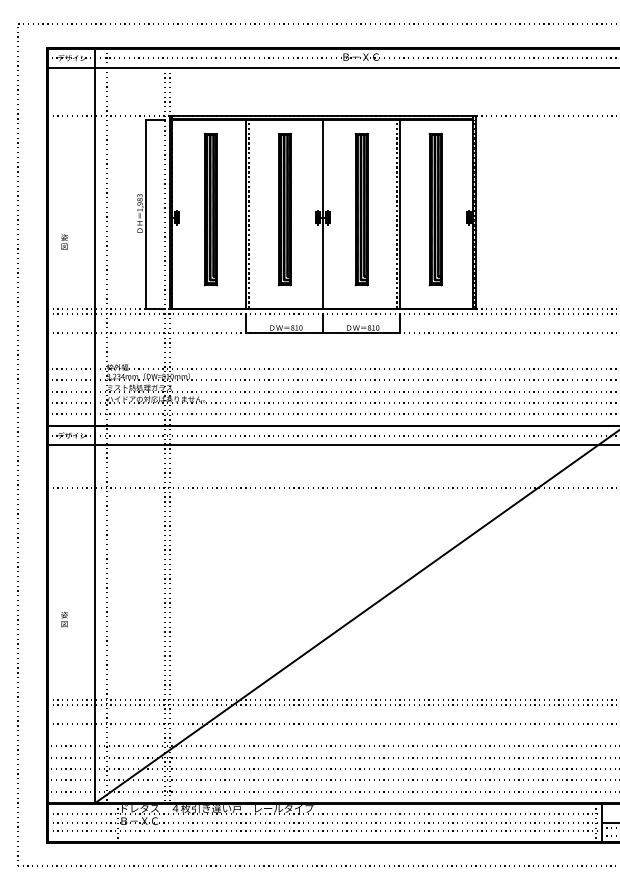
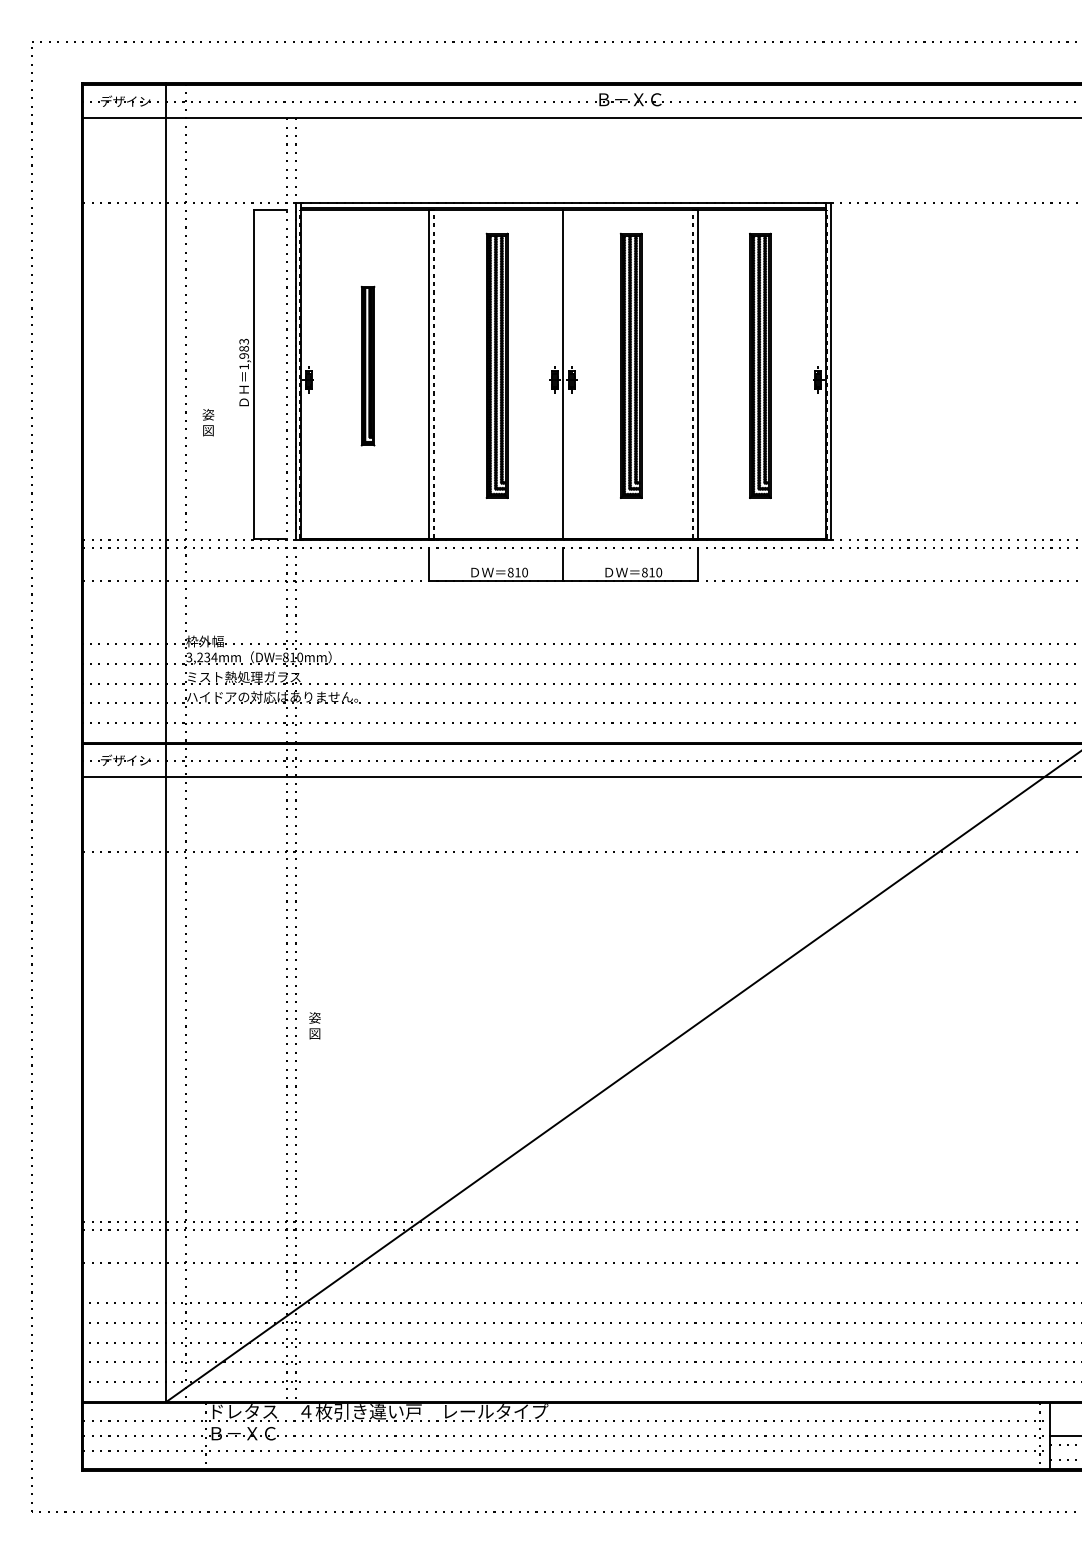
part: (210, 209) -> (367, 365), size x0.6
text: (64, 241) -> (208, 421), moved
text: (64, 619) -> (314, 1025), moved

